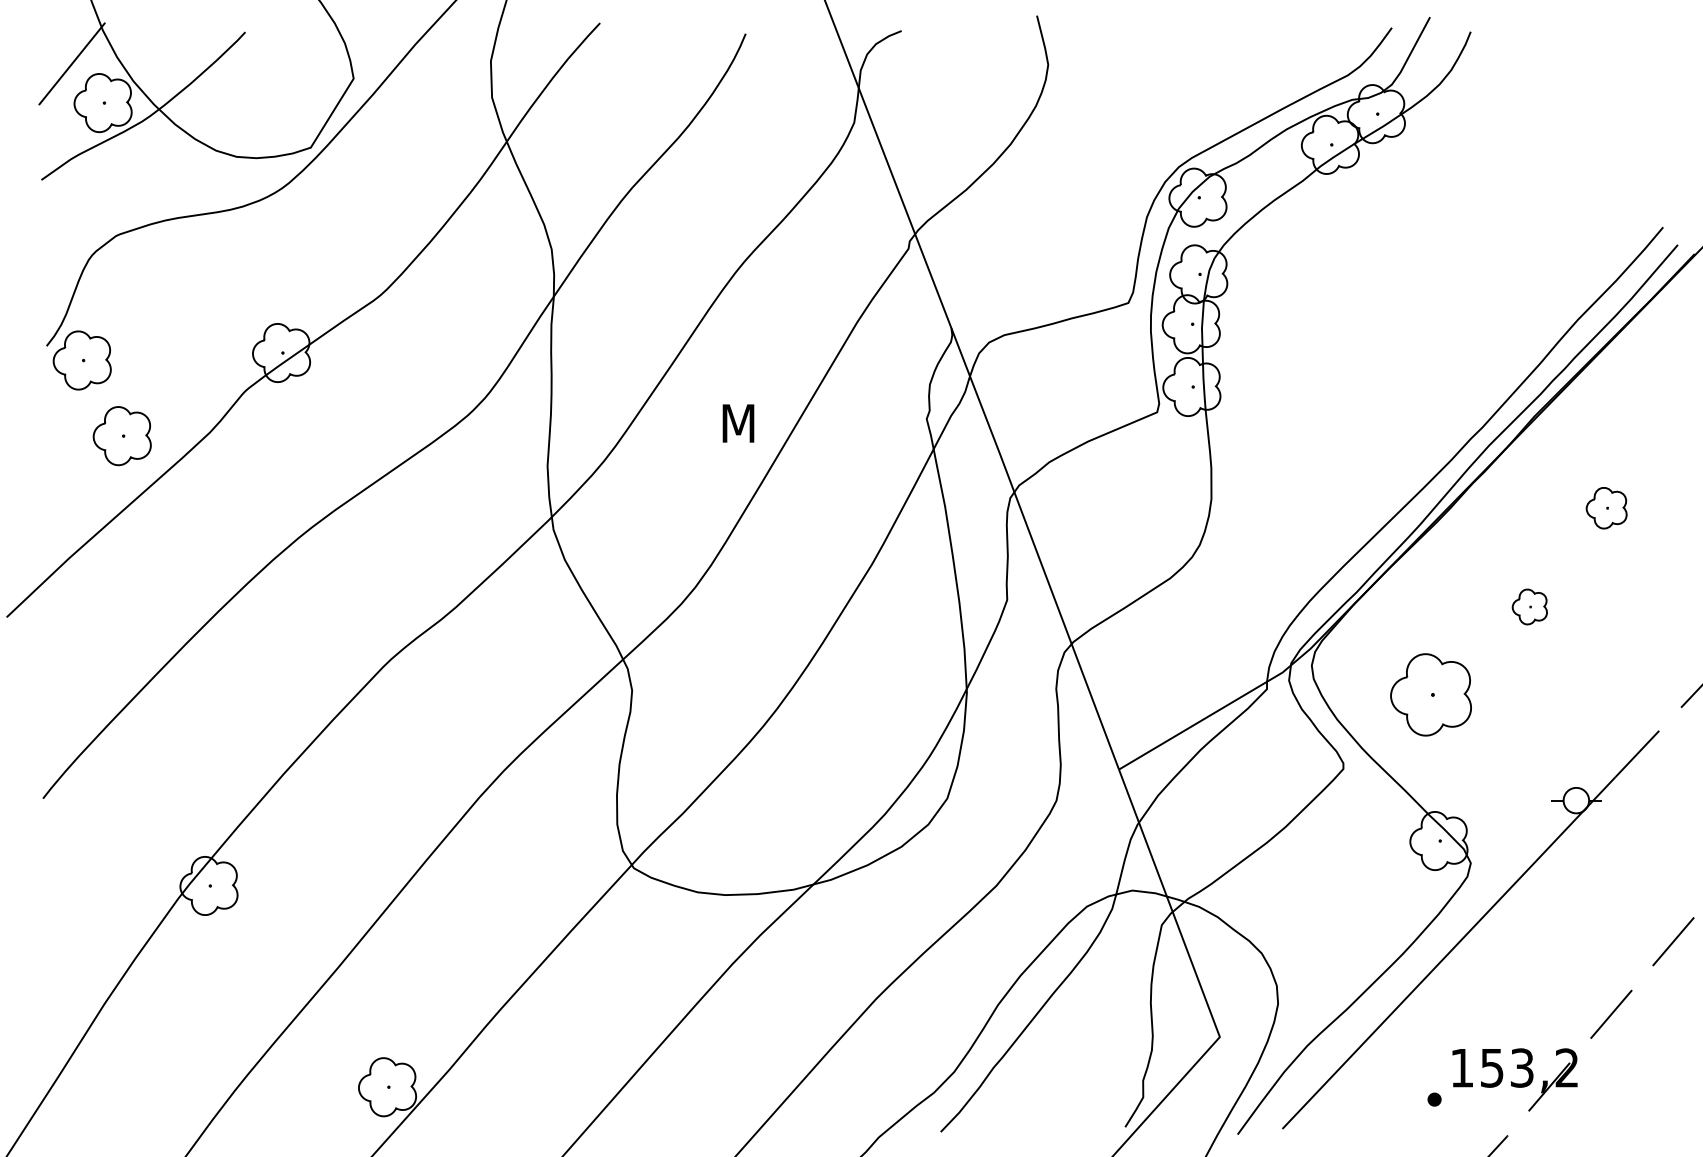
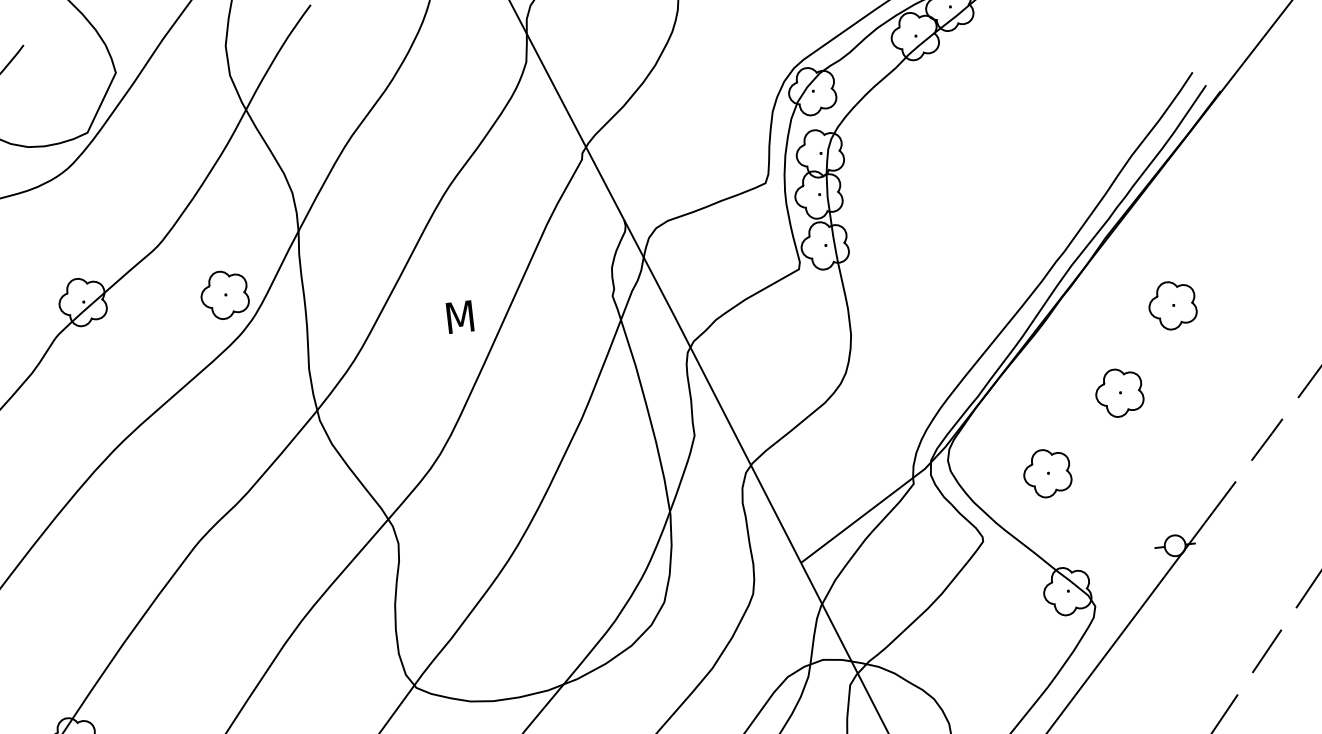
part: (454, 363) -> (224, 294), added
part: (1606, 508) -> (1172, 305), size x1.43
part: (1529, 606) -> (1119, 392), size x1.67
part: (1430, 694) -> (1046, 473), size x0.71

